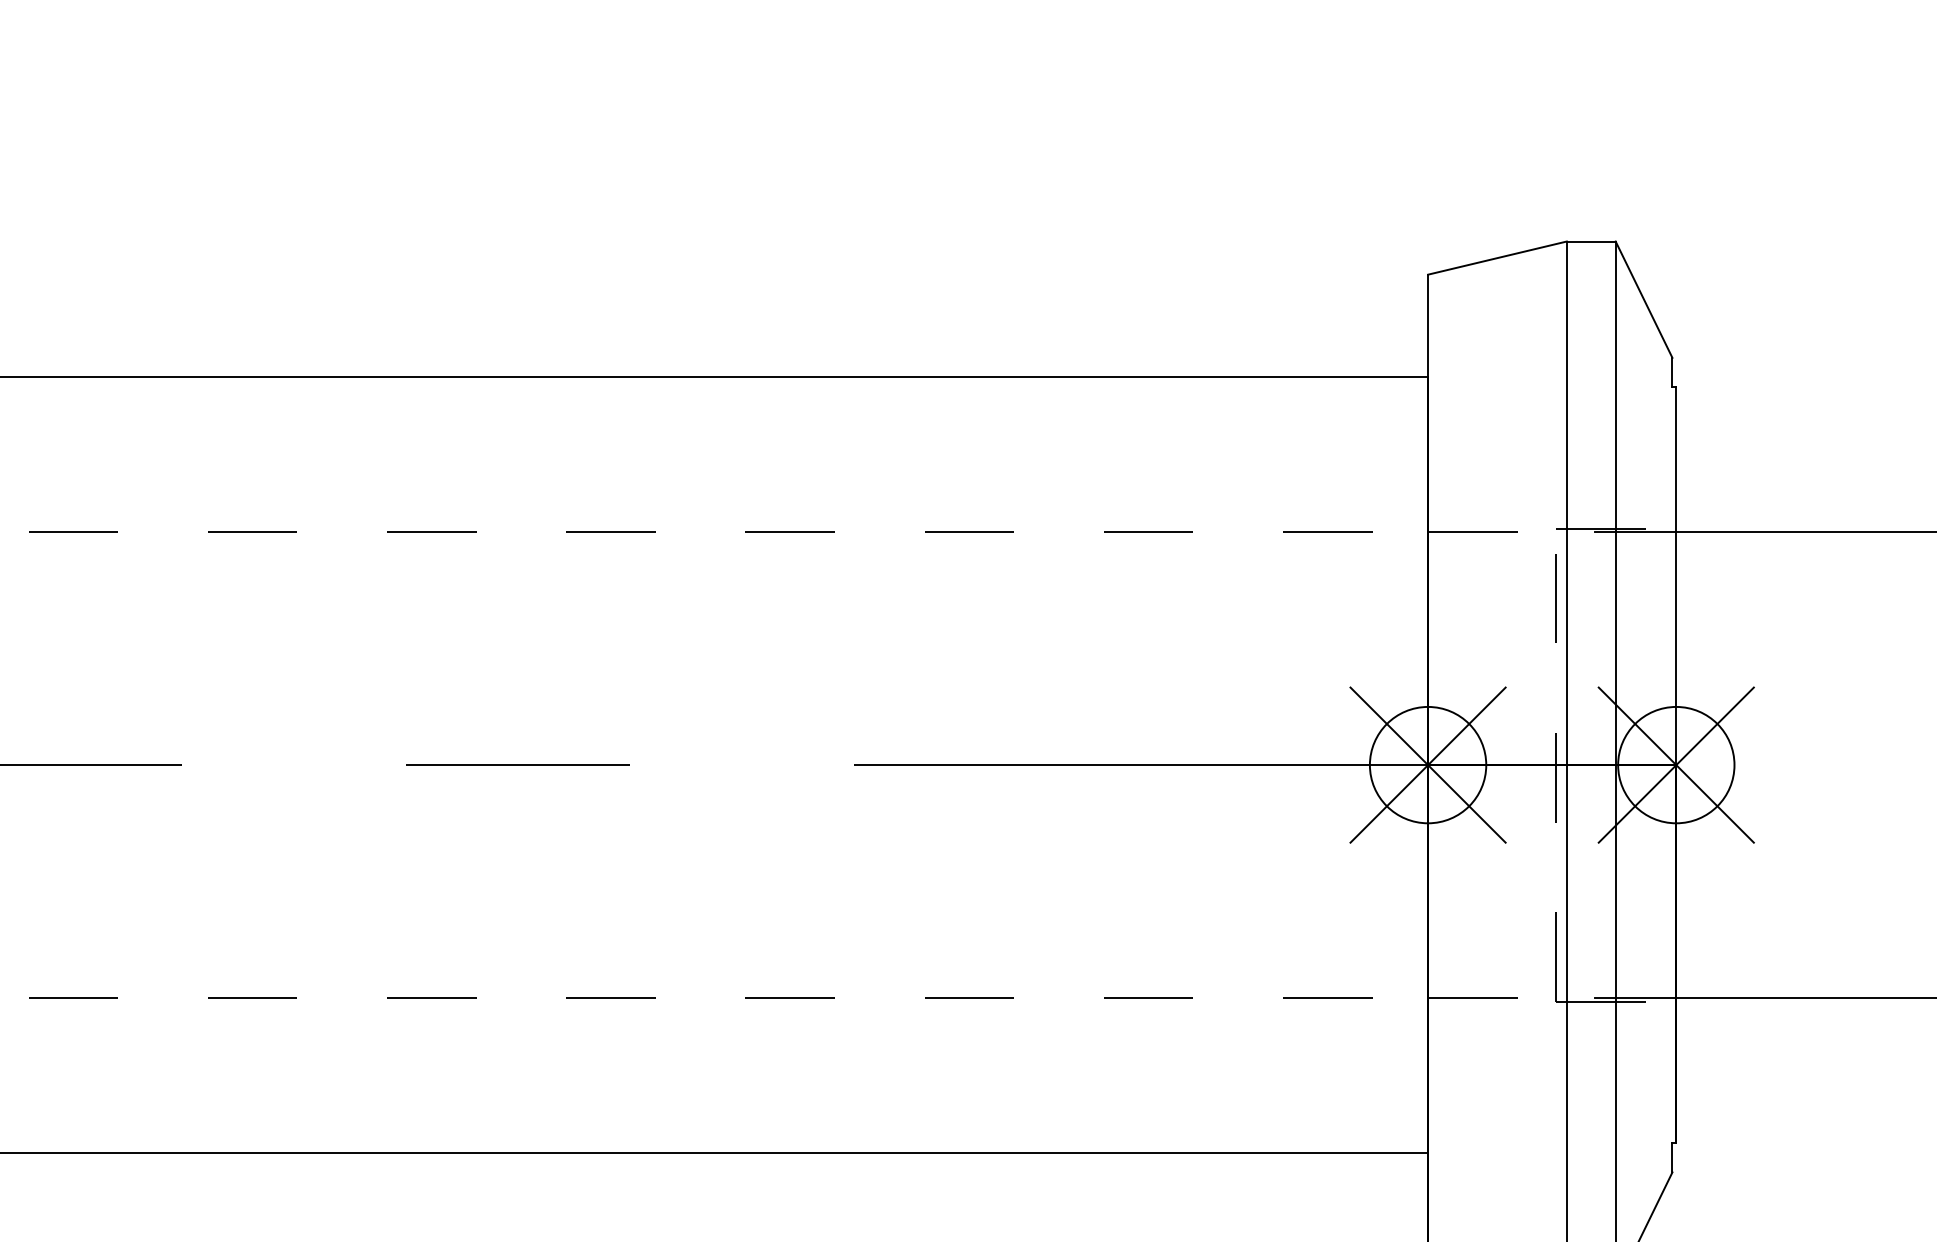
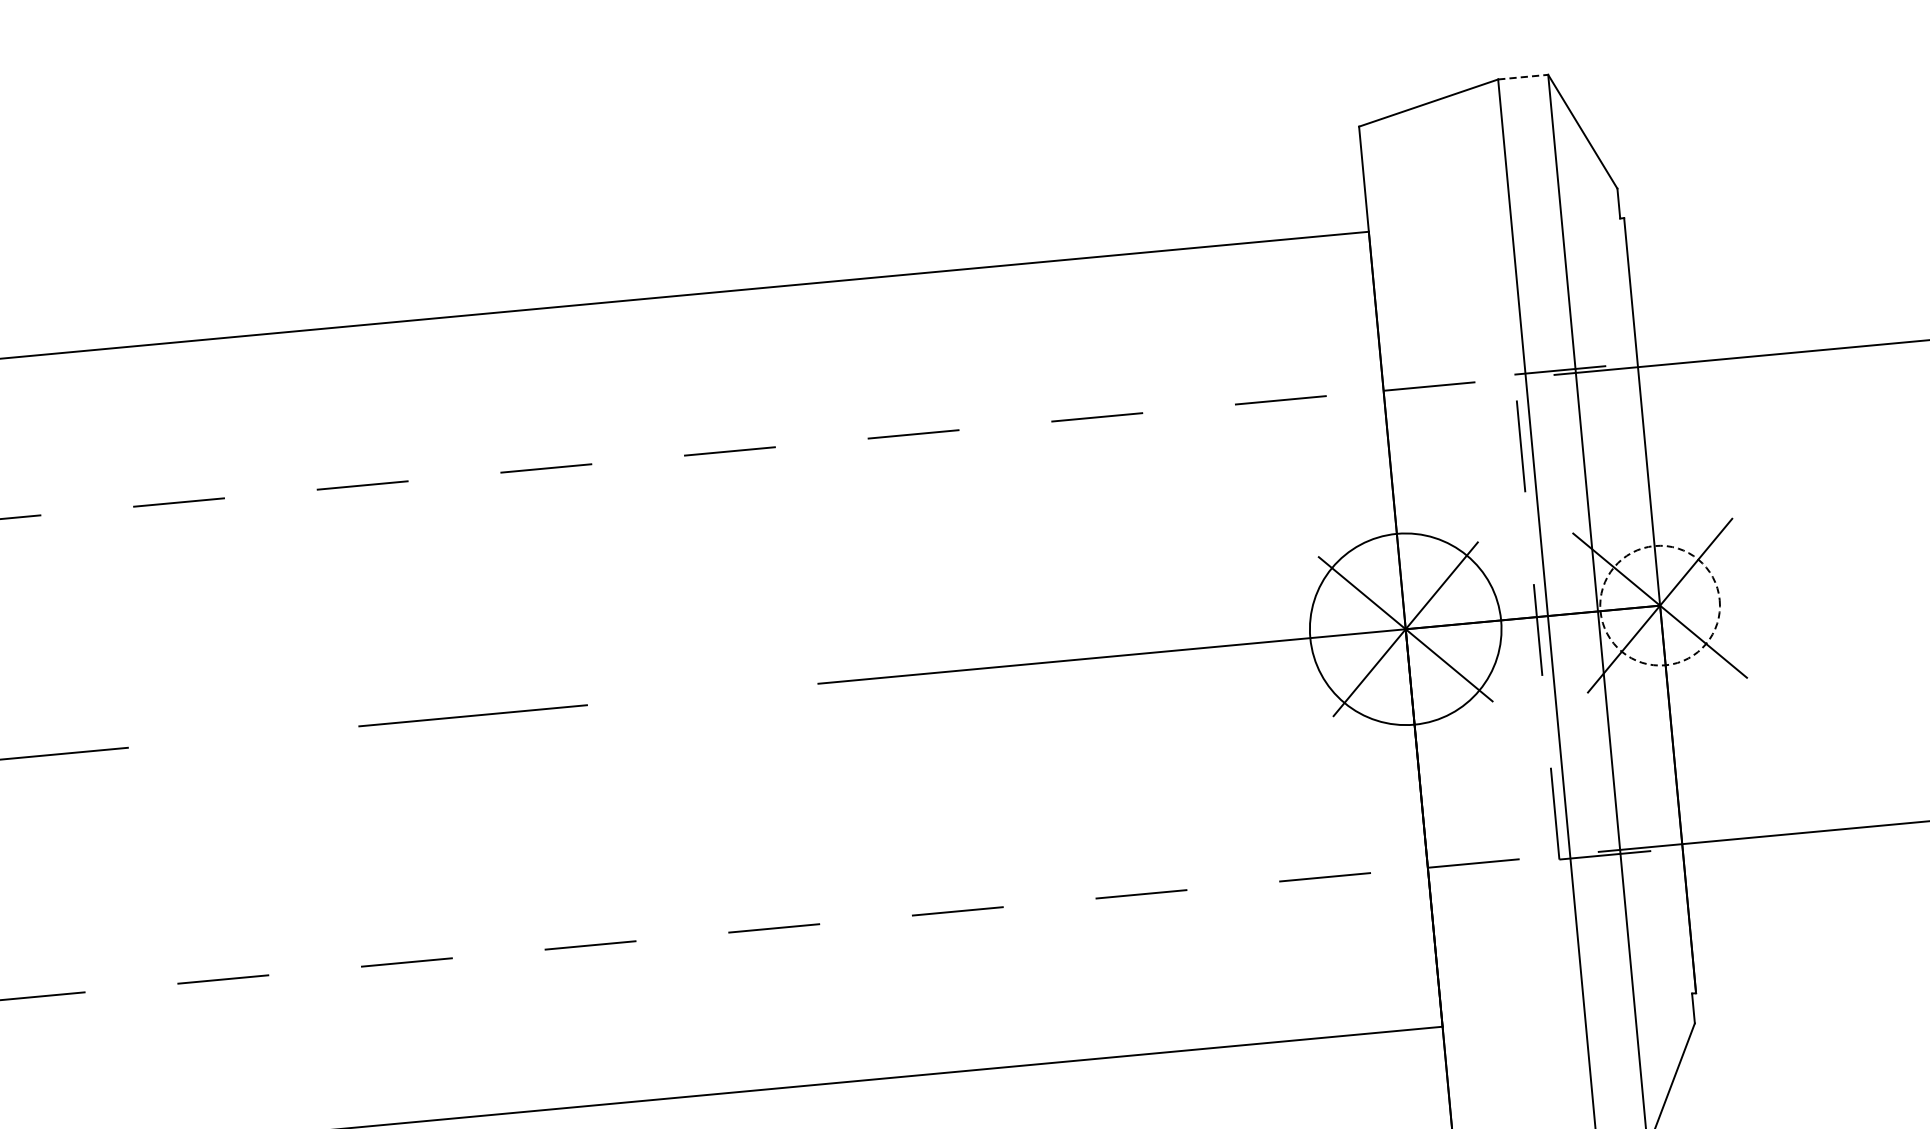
line: (1591, 241) -> (1523, 77), solid -> dashed
circle: (1427, 764) -> (1405, 628), size x1.6
circle: (1676, 764) -> (1660, 605), solid -> dashed

